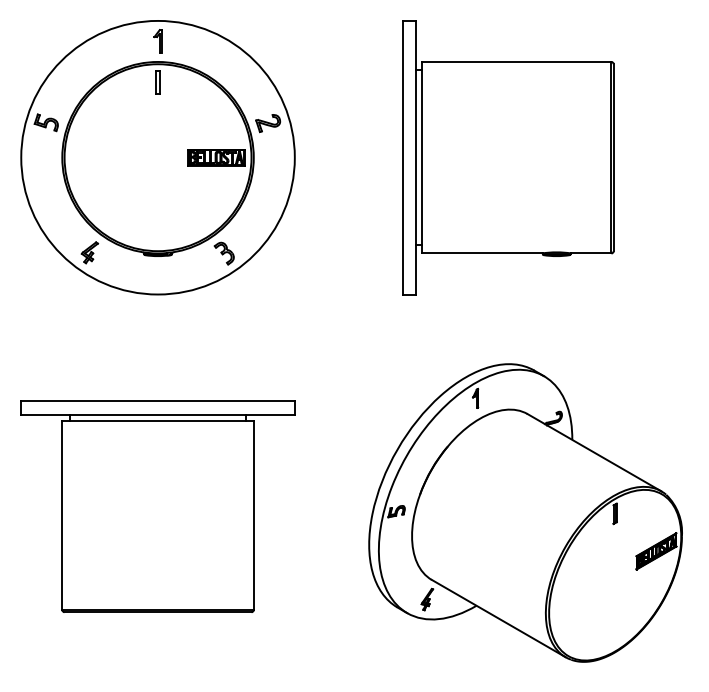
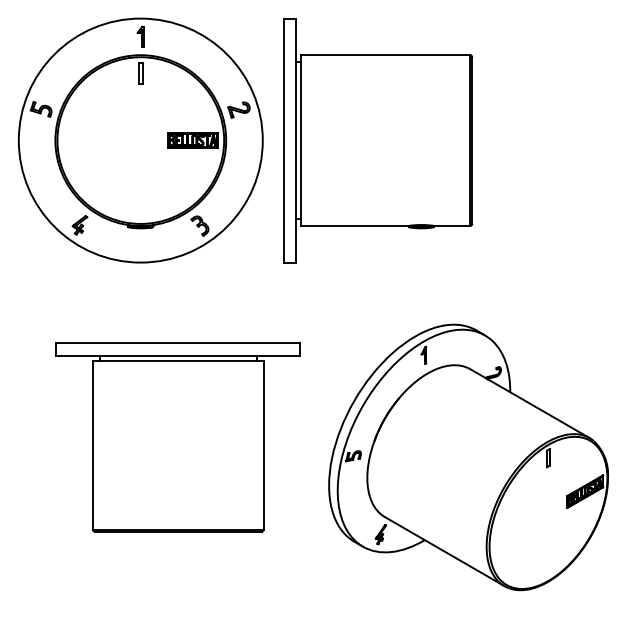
part: (508, 157) -> (378, 140), moved
part: (157, 506) -> (177, 437), moved

